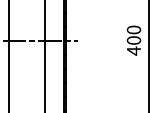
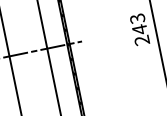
text: (133, 40) -> (139, 29), 400 -> 243

